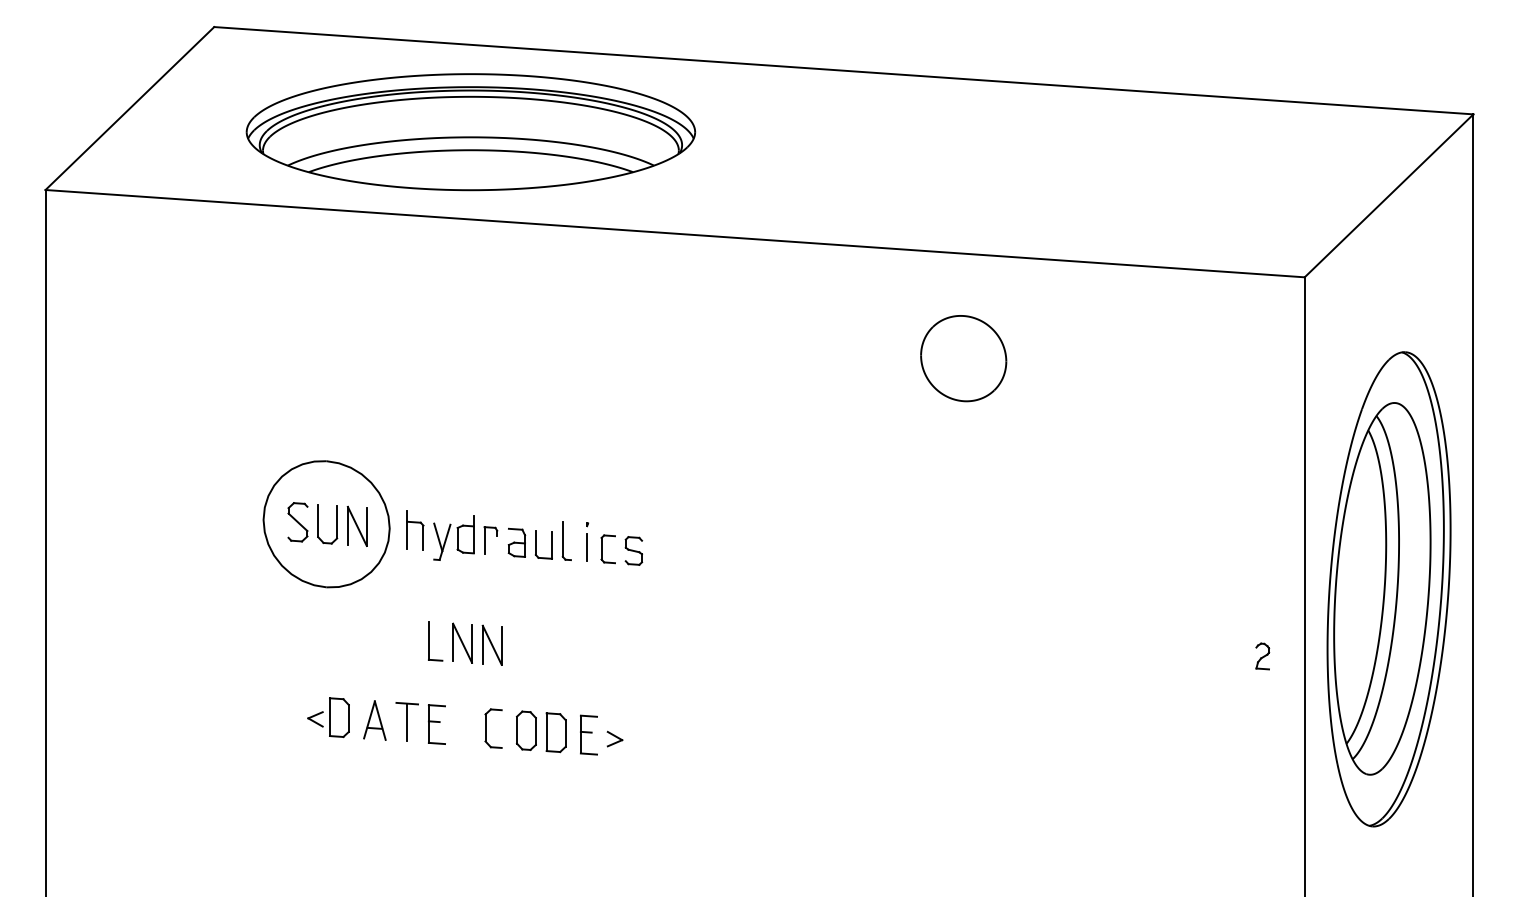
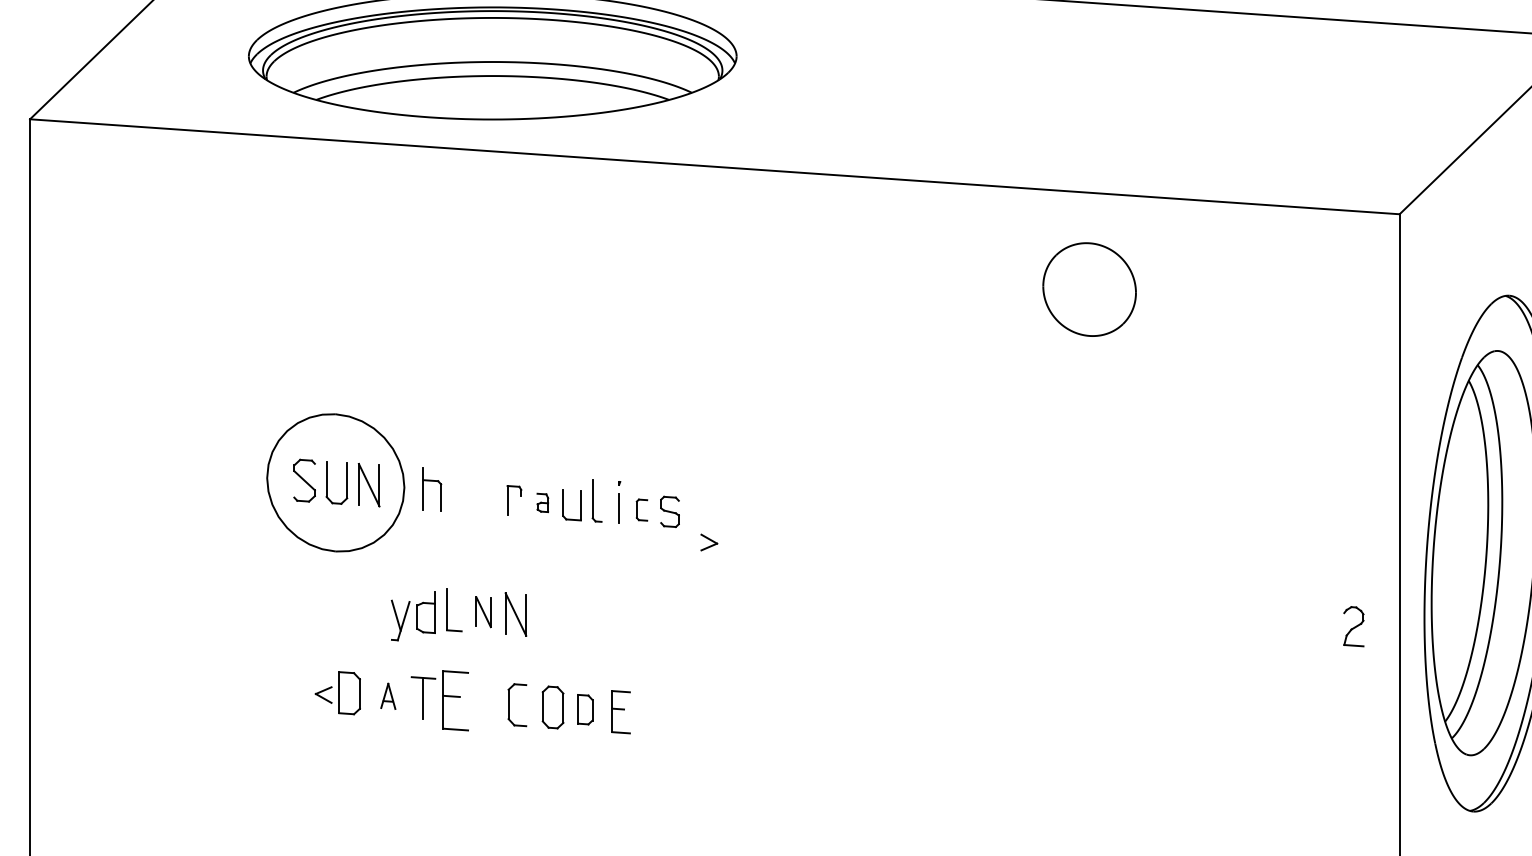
part: (963, 358) -> (1089, 289), moved
part: (453, 537) -> (412, 615), moved
part: (516, 542) -> (542, 502), size x0.6
part: (607, 549) -> (641, 510), size x0.7
part: (462, 642) -> (483, 611), size x0.7
part: (1262, 656) -> (1353, 626), size x1.4
part: (374, 720) -> (387, 696), size x0.6
part: (436, 724) -> (455, 700), size x1.4
part: (555, 732) -> (584, 709), size x0.7
part: (614, 738) -> (708, 541), moved

